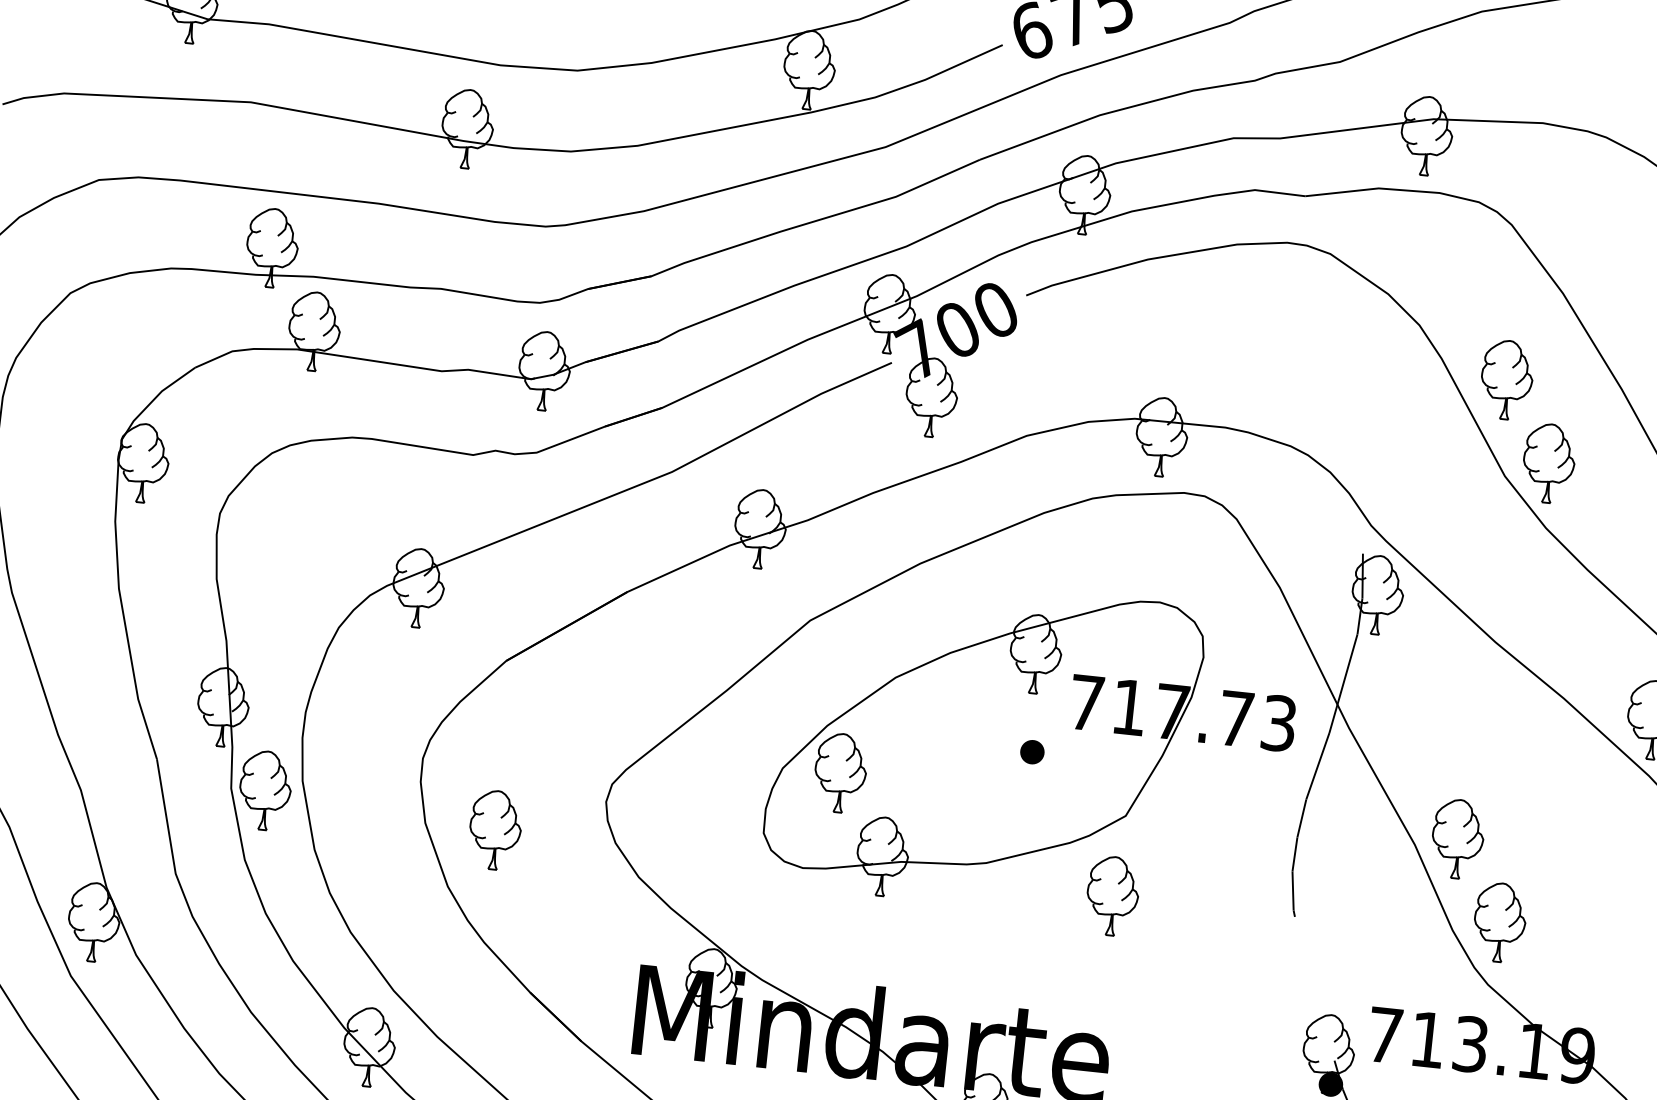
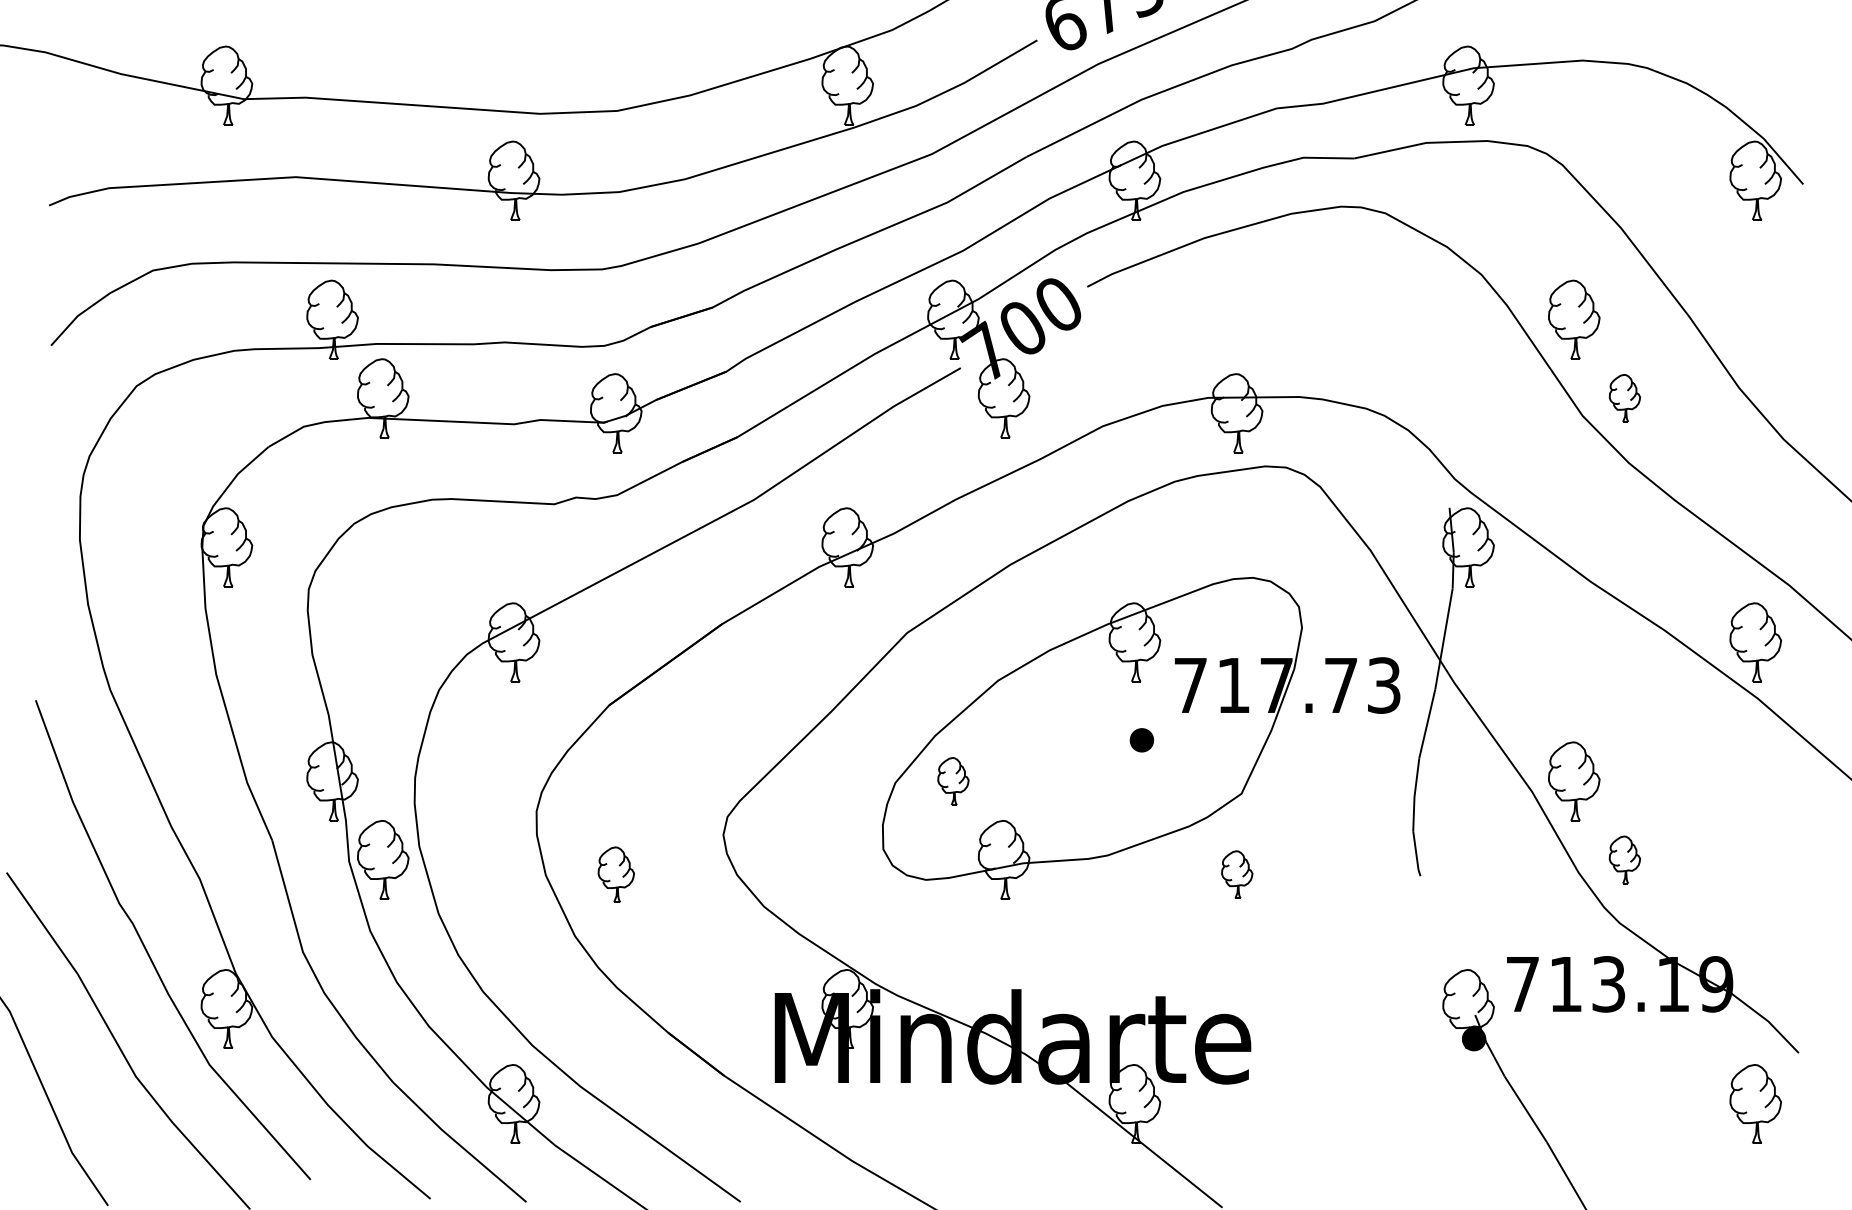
part: (1548, 463) -> (1624, 398), size x0.6
part: (840, 773) -> (953, 781), size x0.6
part: (495, 829) -> (616, 874), size x0.7
part: (1113, 895) -> (1237, 874), size x0.6
part: (1499, 921) -> (1624, 859), size x0.6

